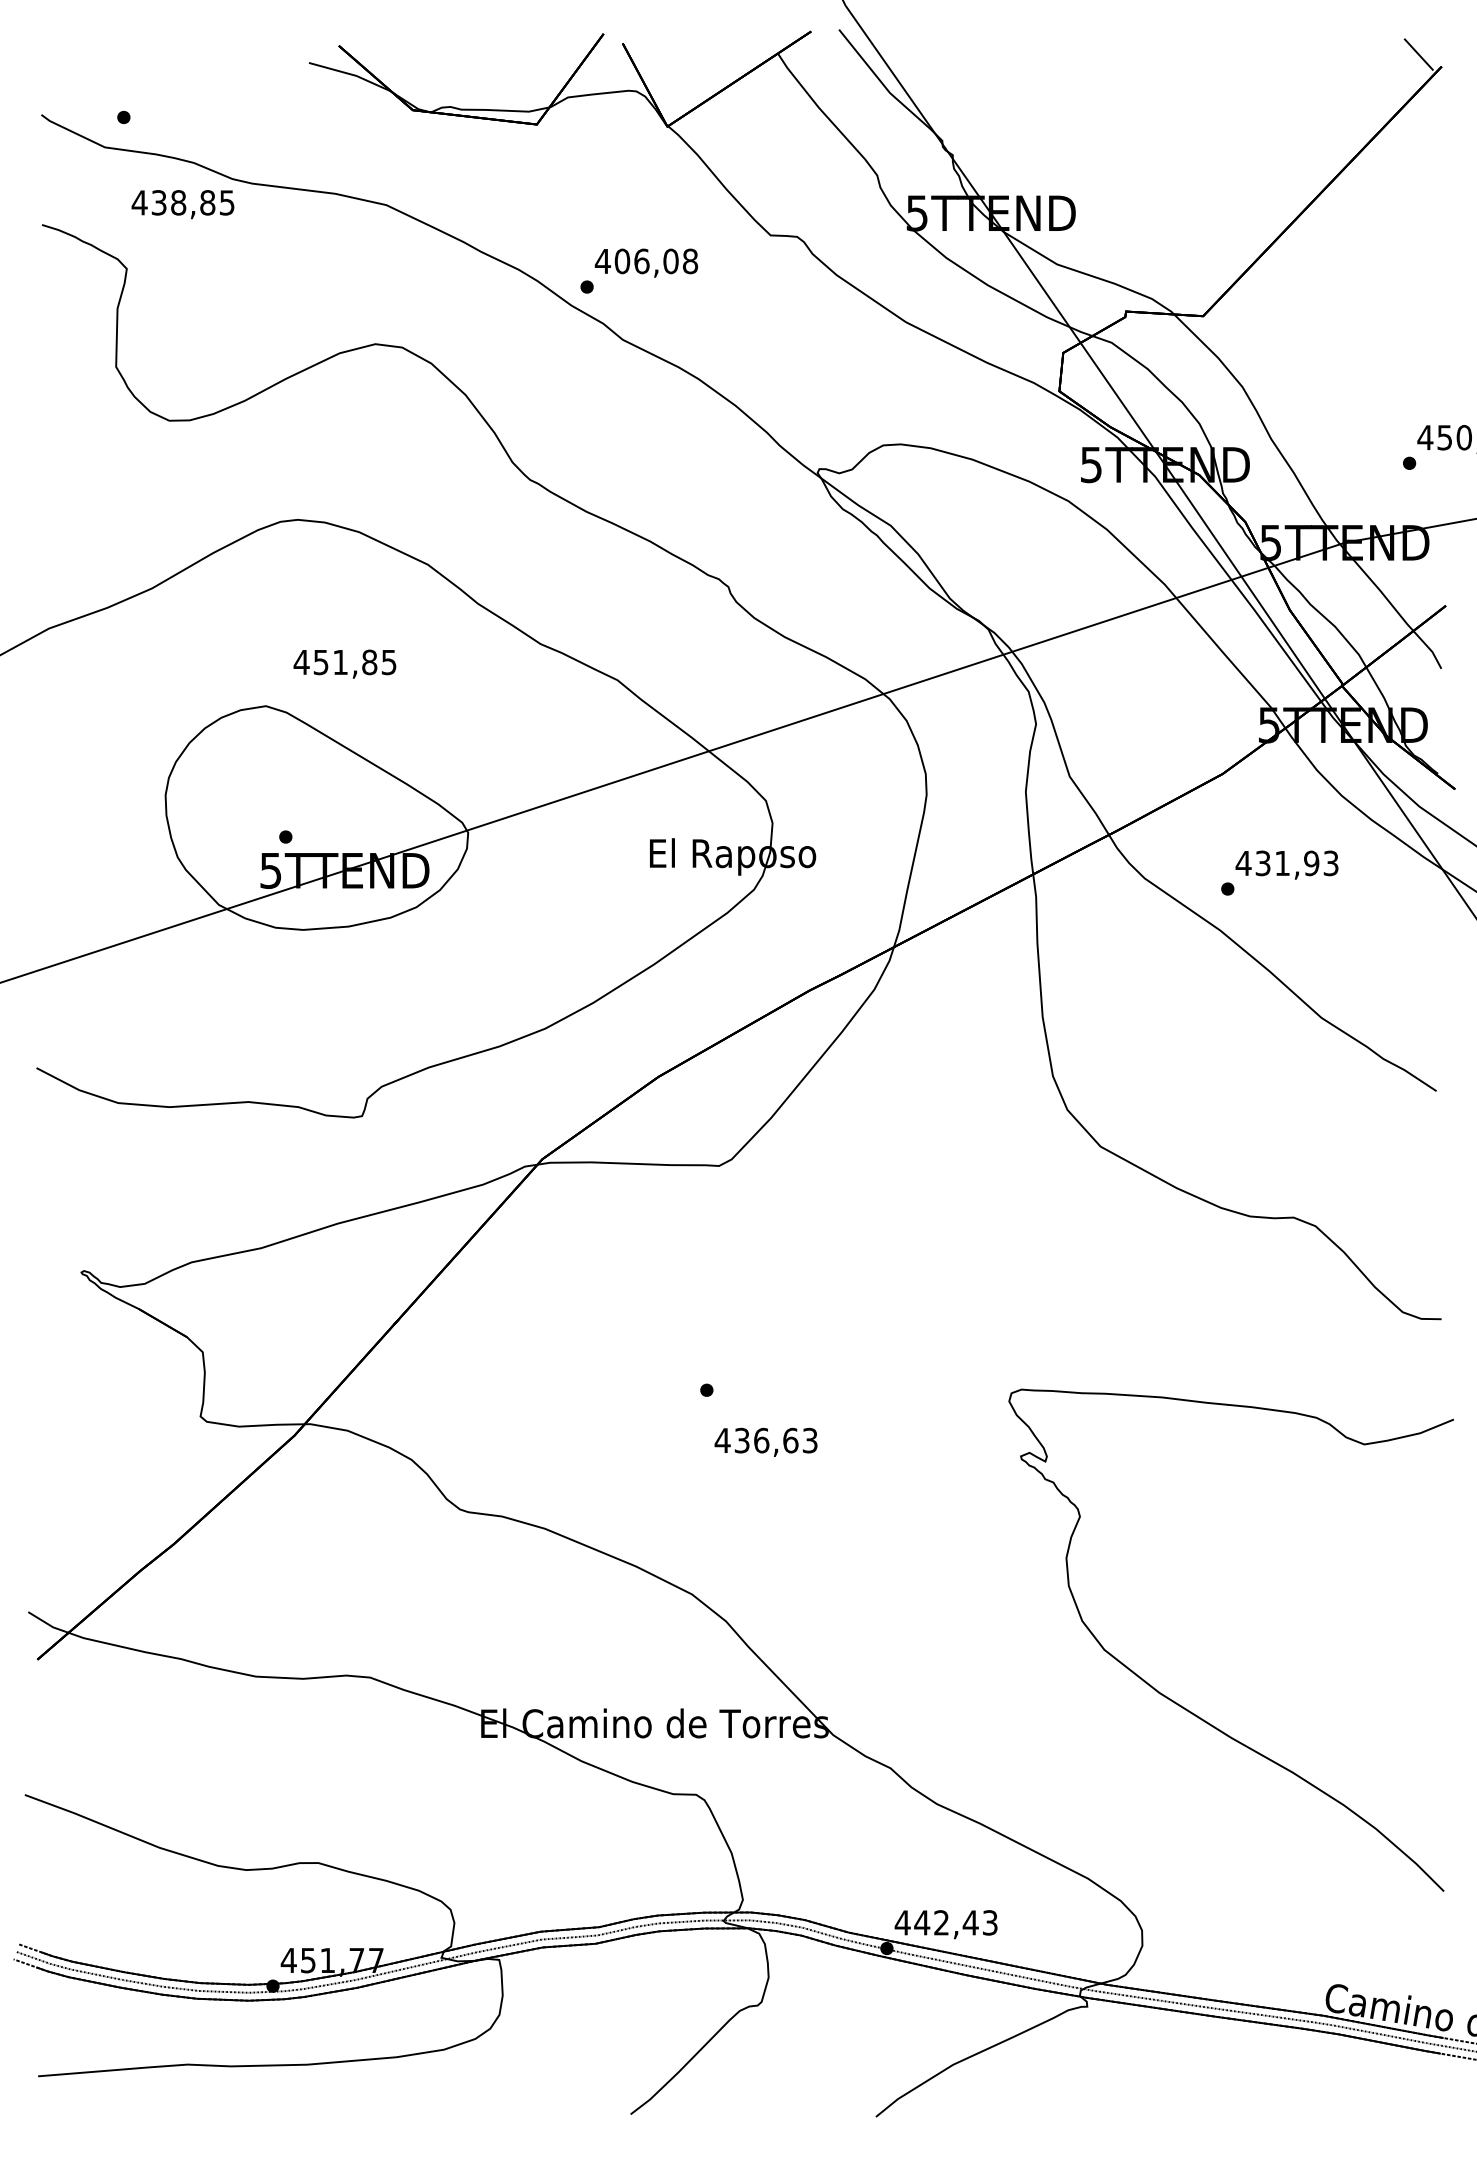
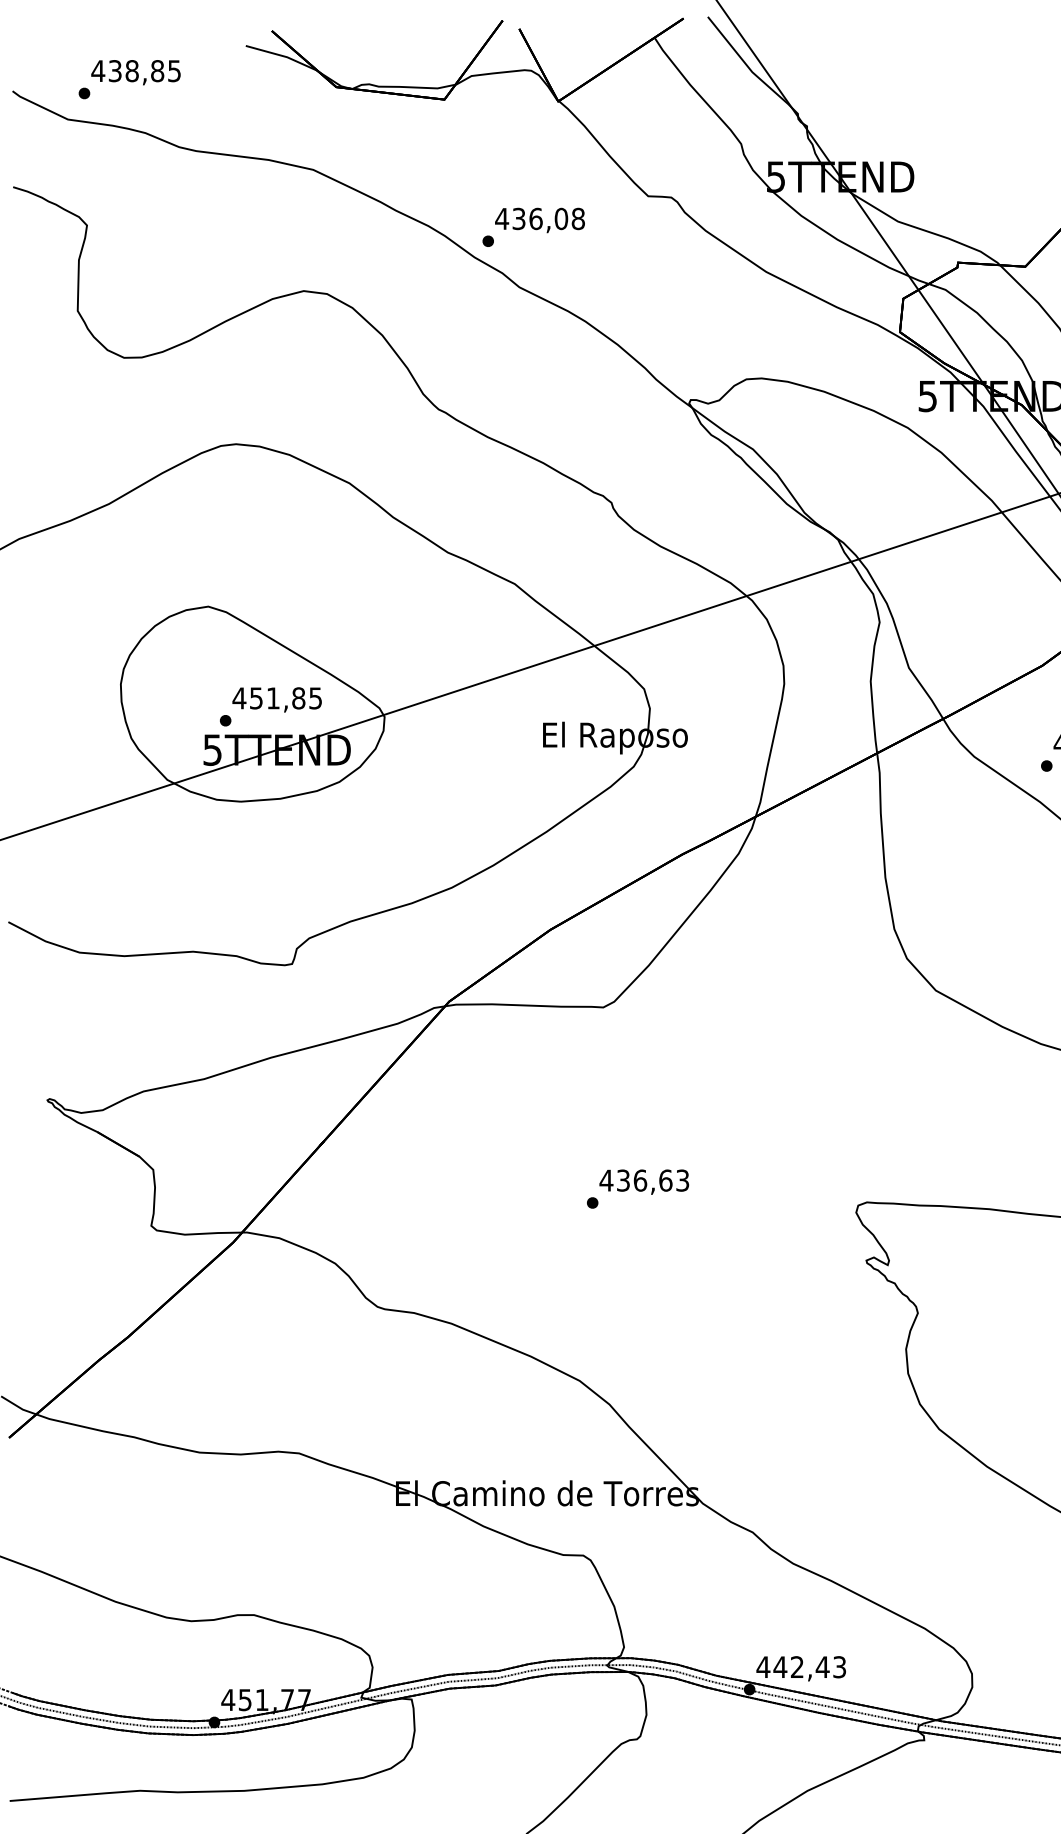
text: (182, 204) -> (135, 72), moved
text: (622, 261) -> (519, 219), 406,08 -> 436,08
text: (344, 663) -> (276, 699), moved
text: (765, 1441) -> (643, 1181), moved

